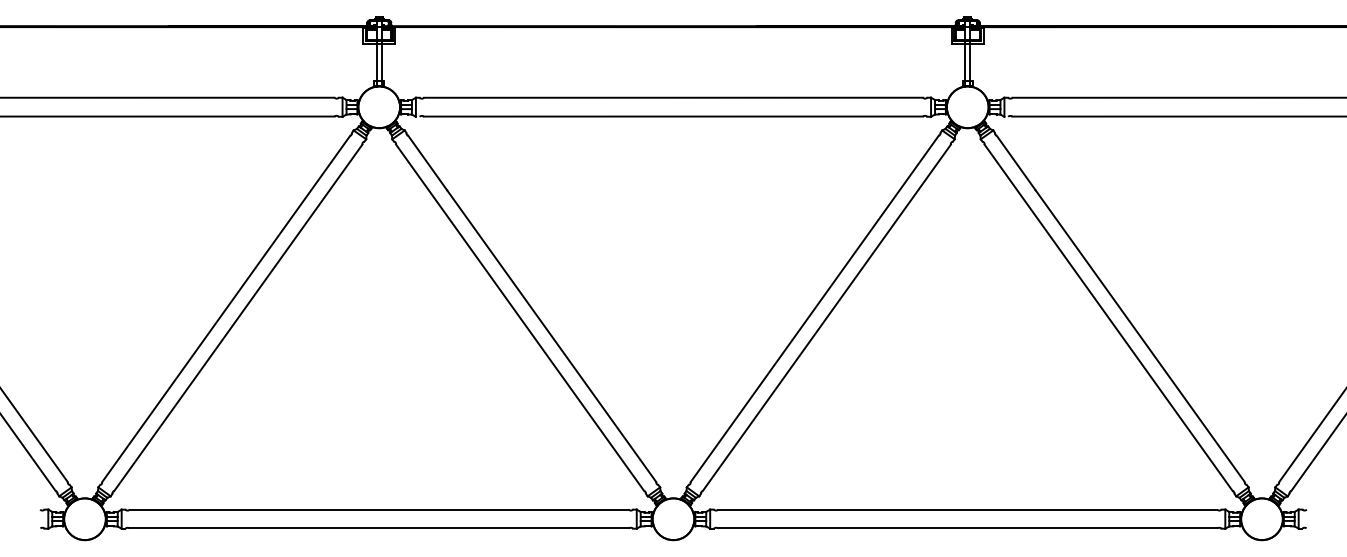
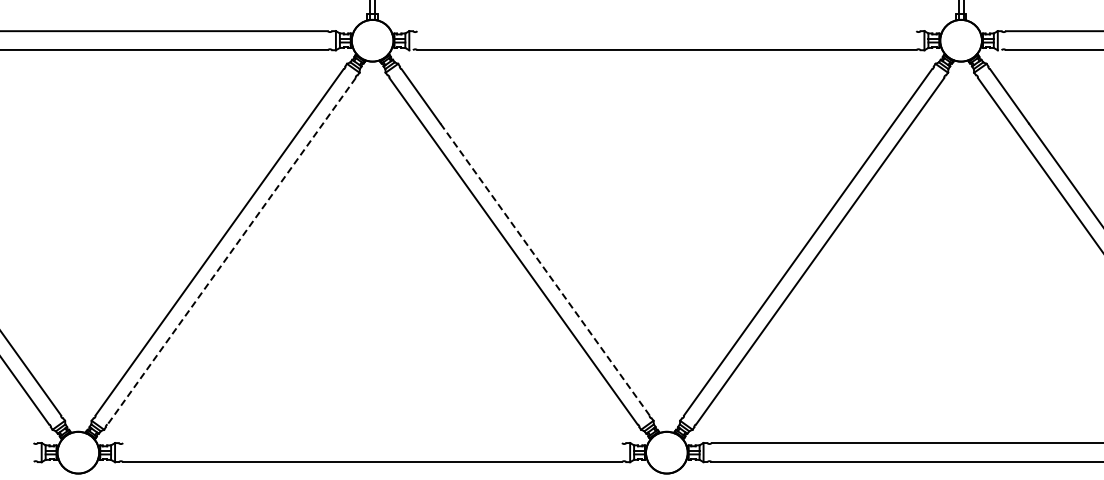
line: (673, 97) -> (666, 30), removed
line: (238, 318) -> (231, 251), solid -> dashed
line: (551, 336) -> (544, 269), solid -> dashed
line: (378, 509) -> (371, 442), removed

